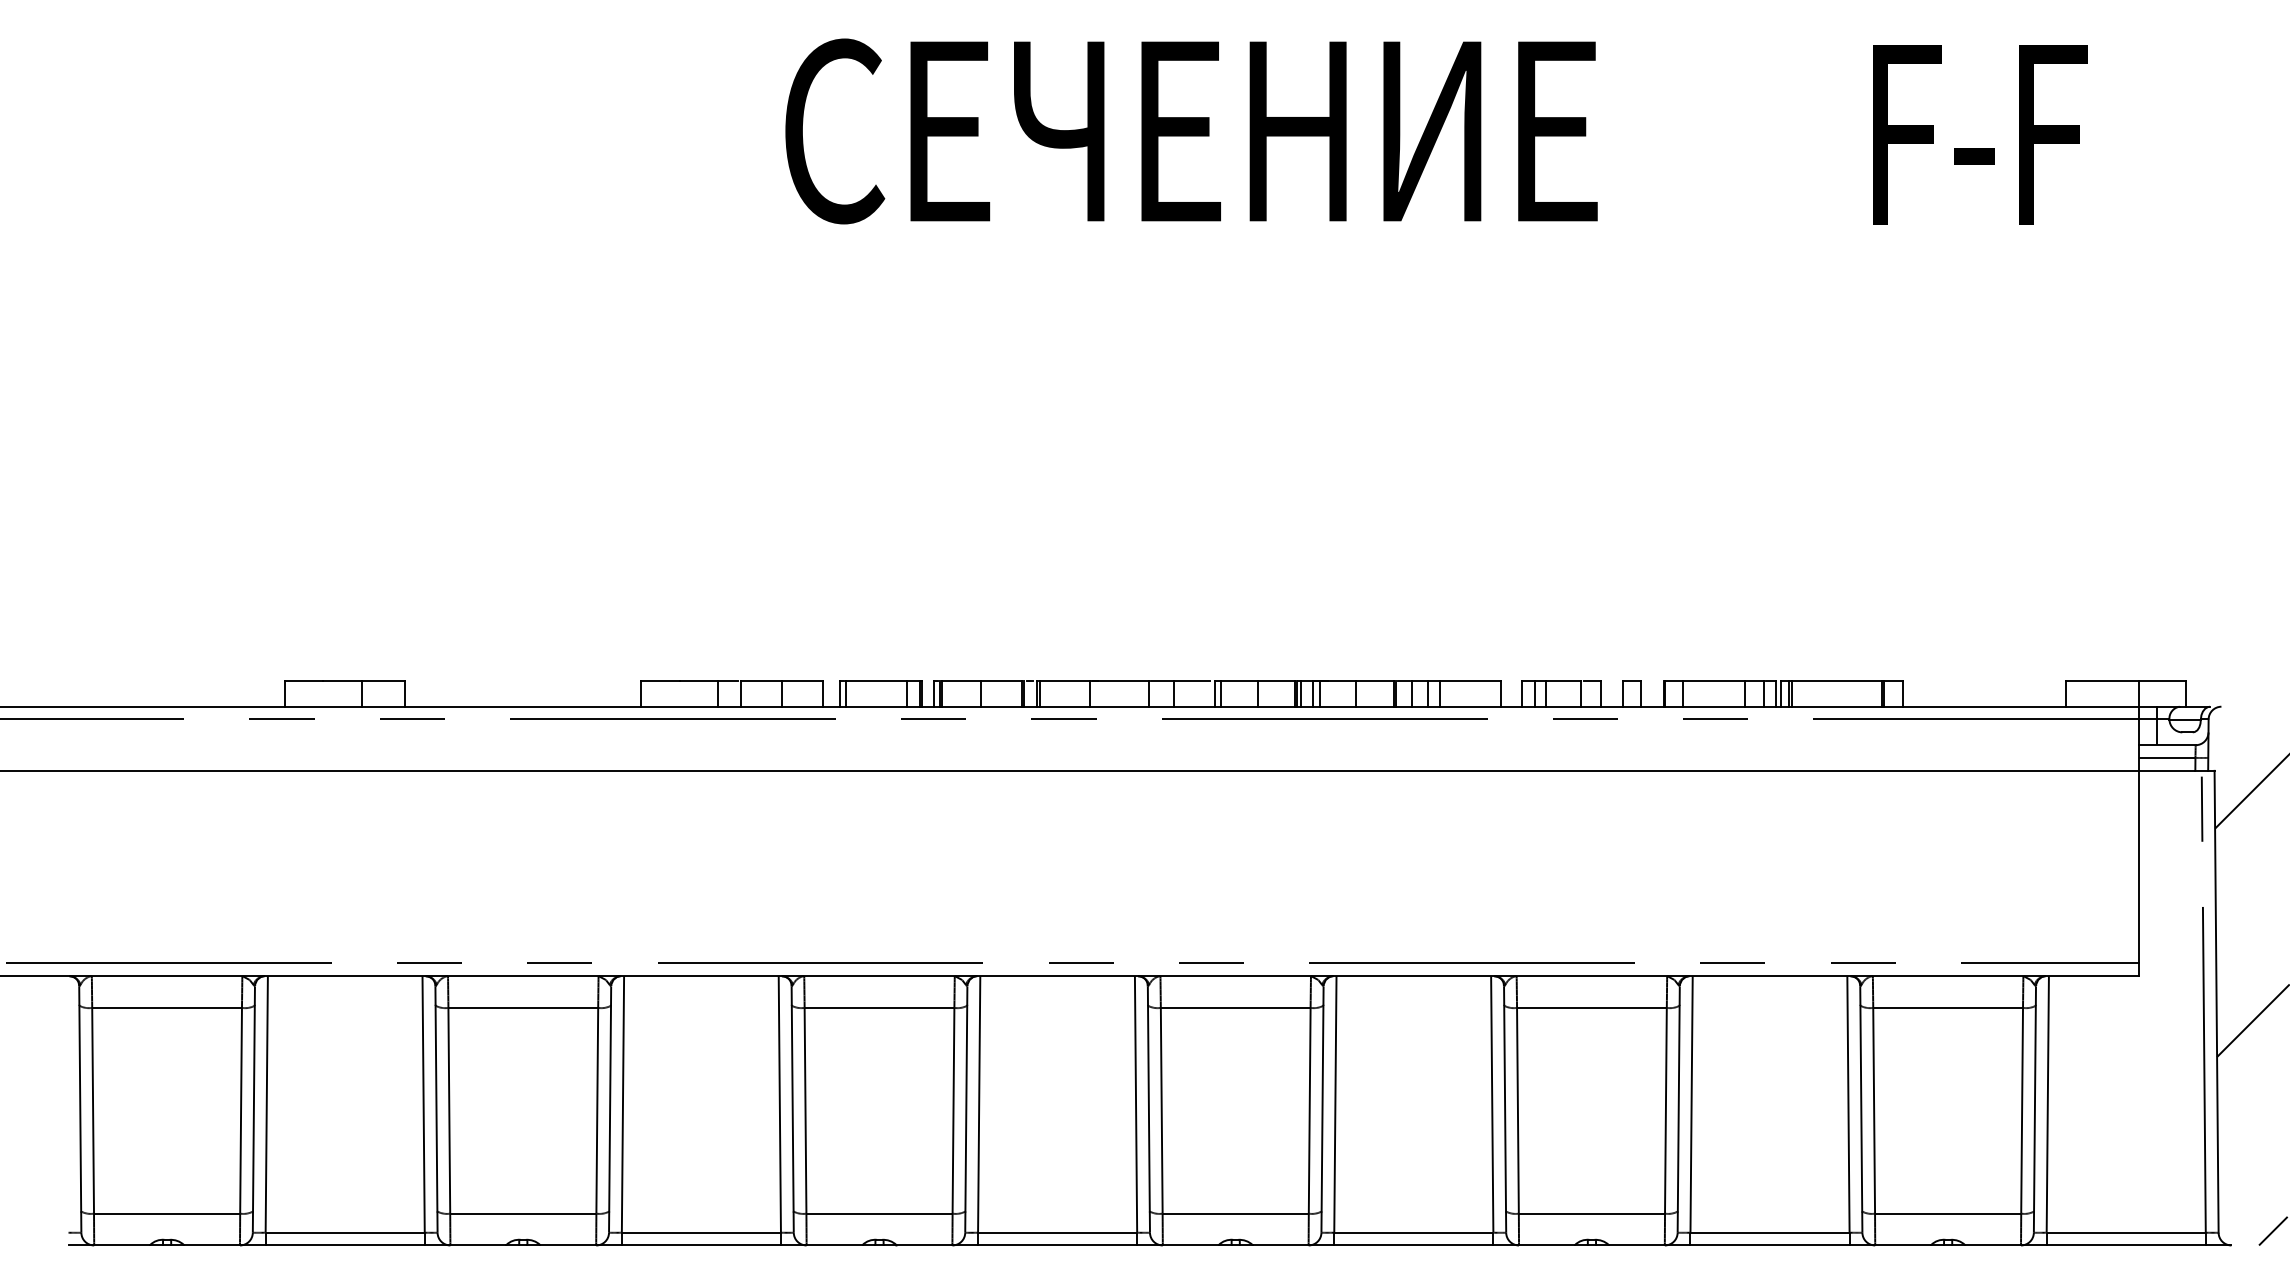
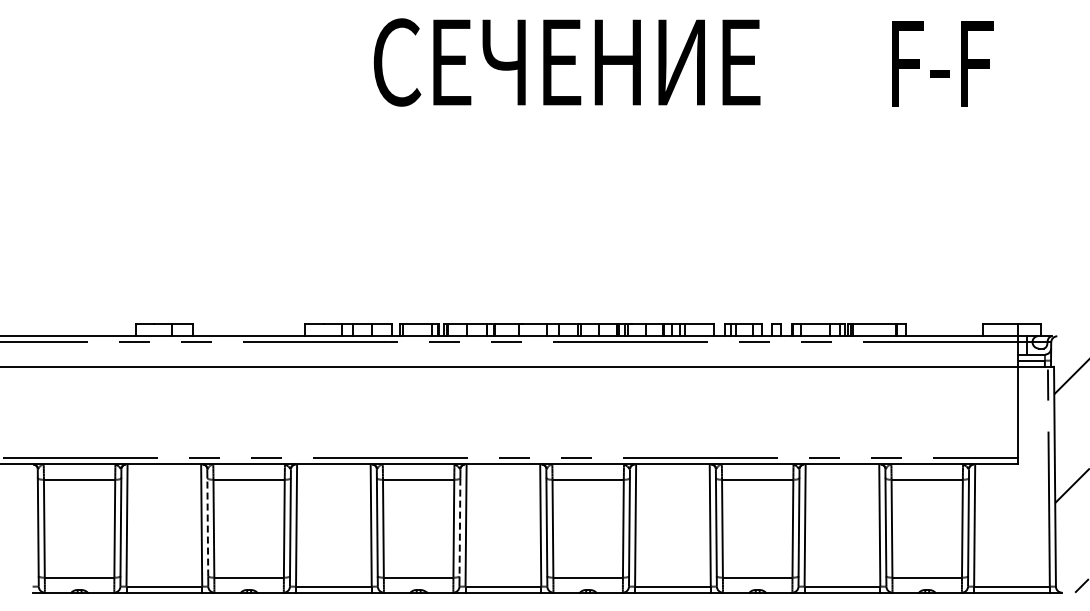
line: (435, 1108) -> (207, 527), solid -> dashed
line: (965, 1108) -> (459, 527), solid -> dashed

